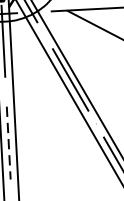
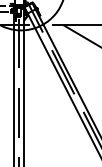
line: (9, 142) -> (19, 112), dashed -> solid

